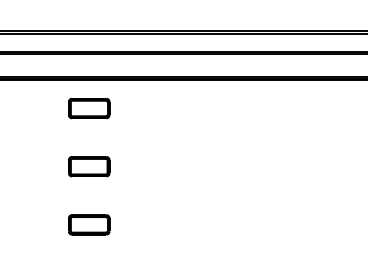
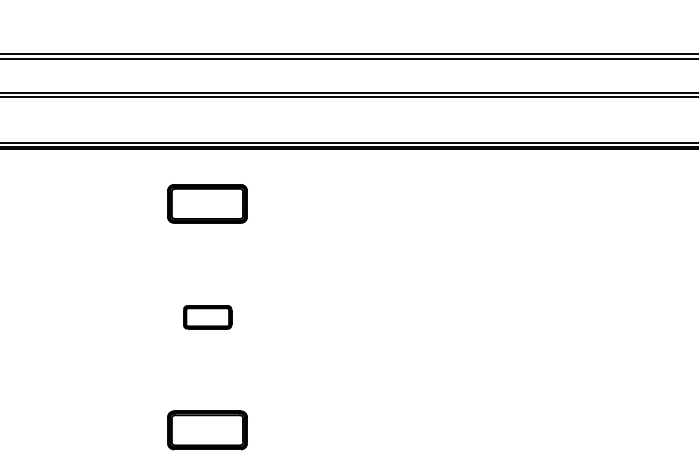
part: (89, 166) -> (208, 316), size x0.6

